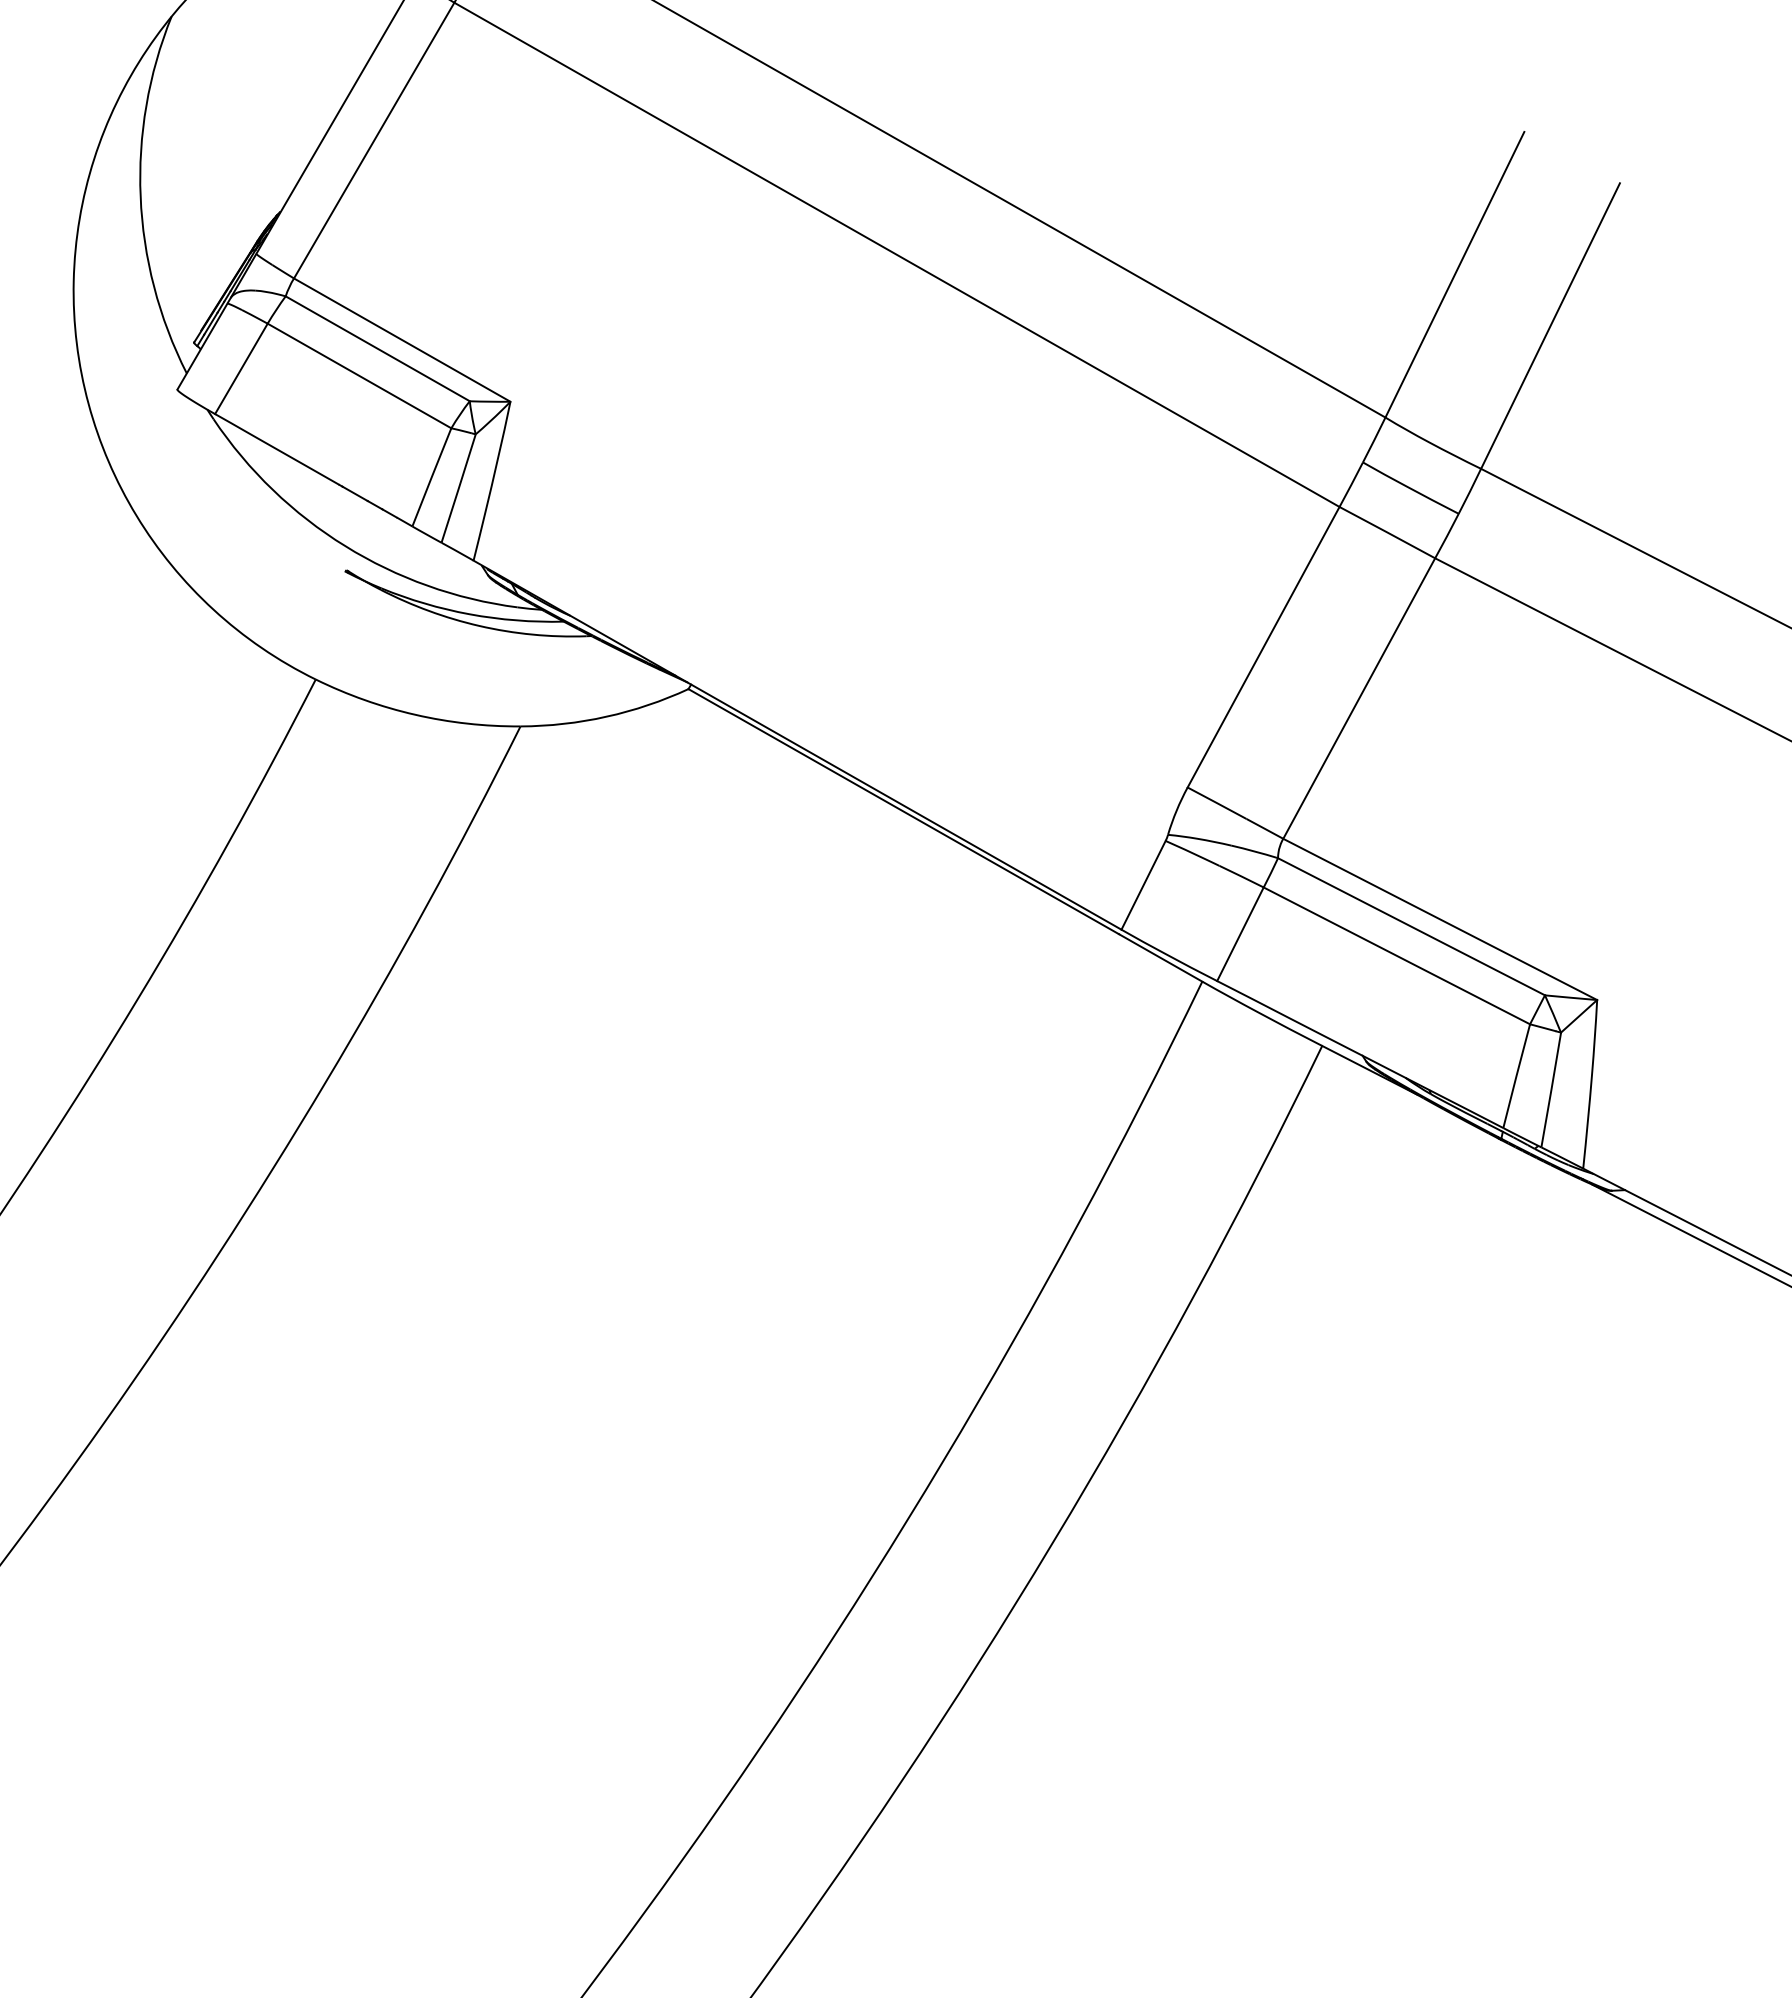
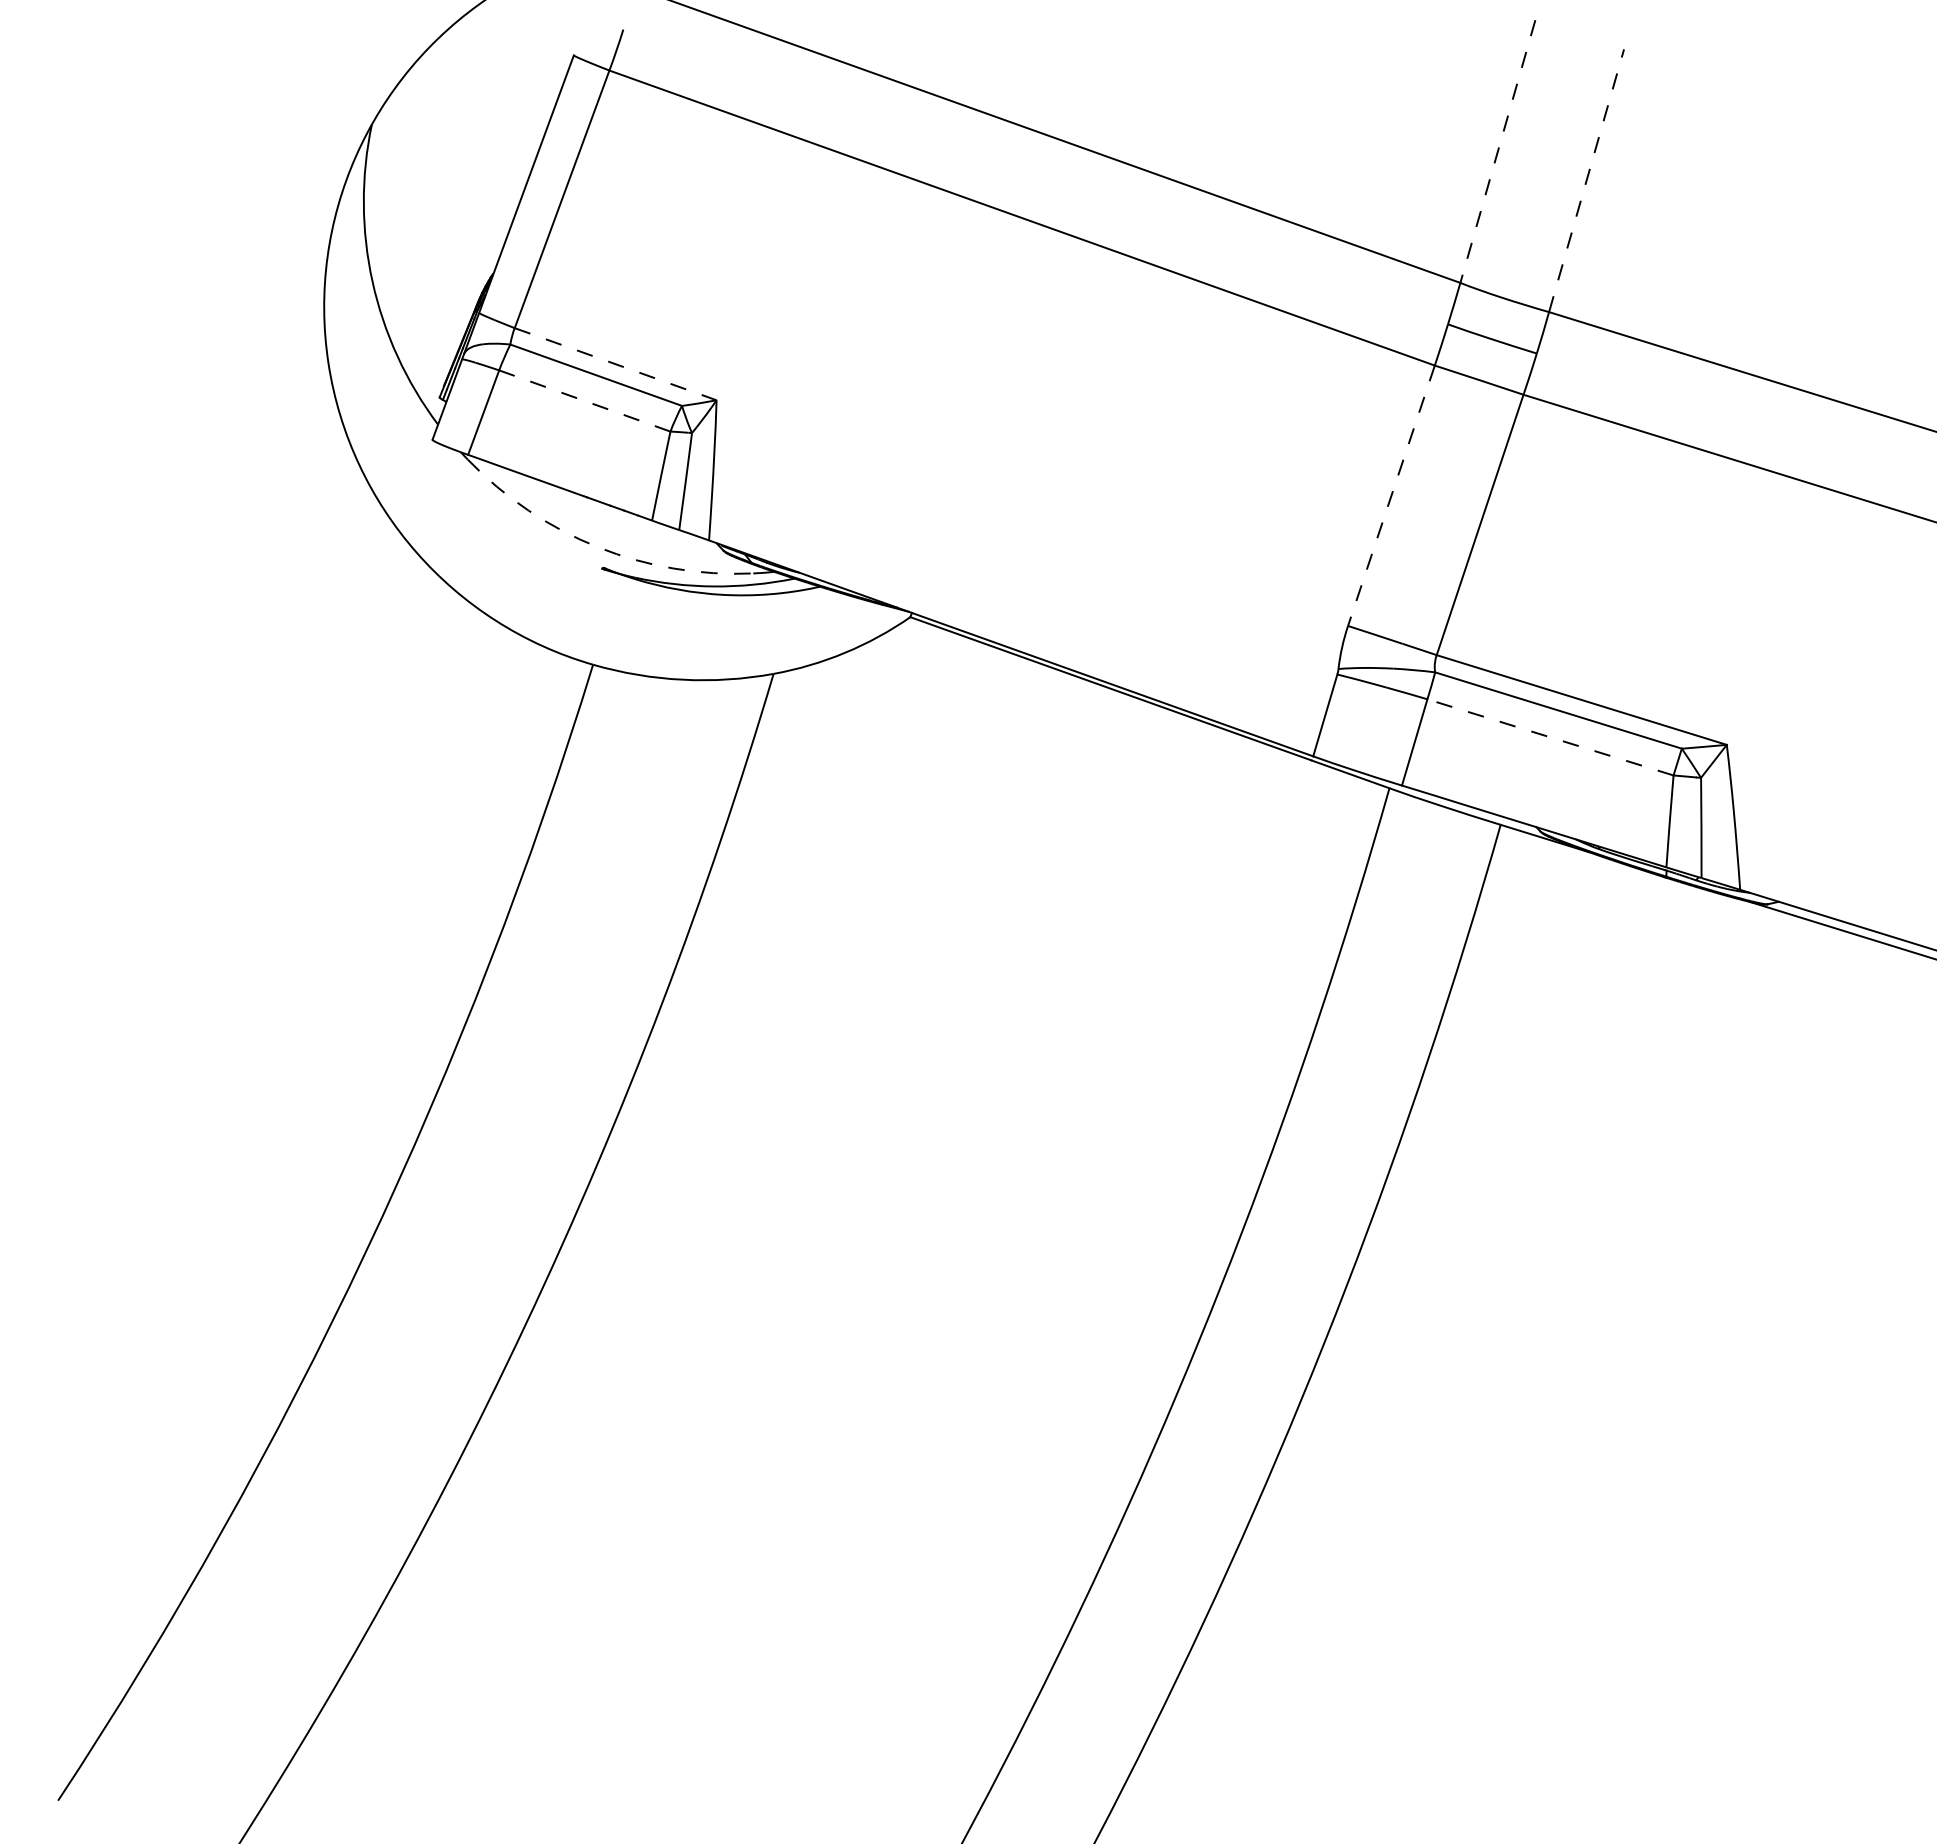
line: (1454, 274) -> (1497, 151), solid -> dashed
line: (1550, 325) -> (1586, 180), solid -> dashed
line: (403, 340) -> (616, 364), solid -> dashed
line: (359, 376) -> (584, 401), solid -> dashed
arc: (345, 546) -> (598, 547), solid -> dashed
line: (1263, 648) -> (1391, 496), solid -> dashed
line: (1396, 956) -> (1550, 737), solid -> dashed

